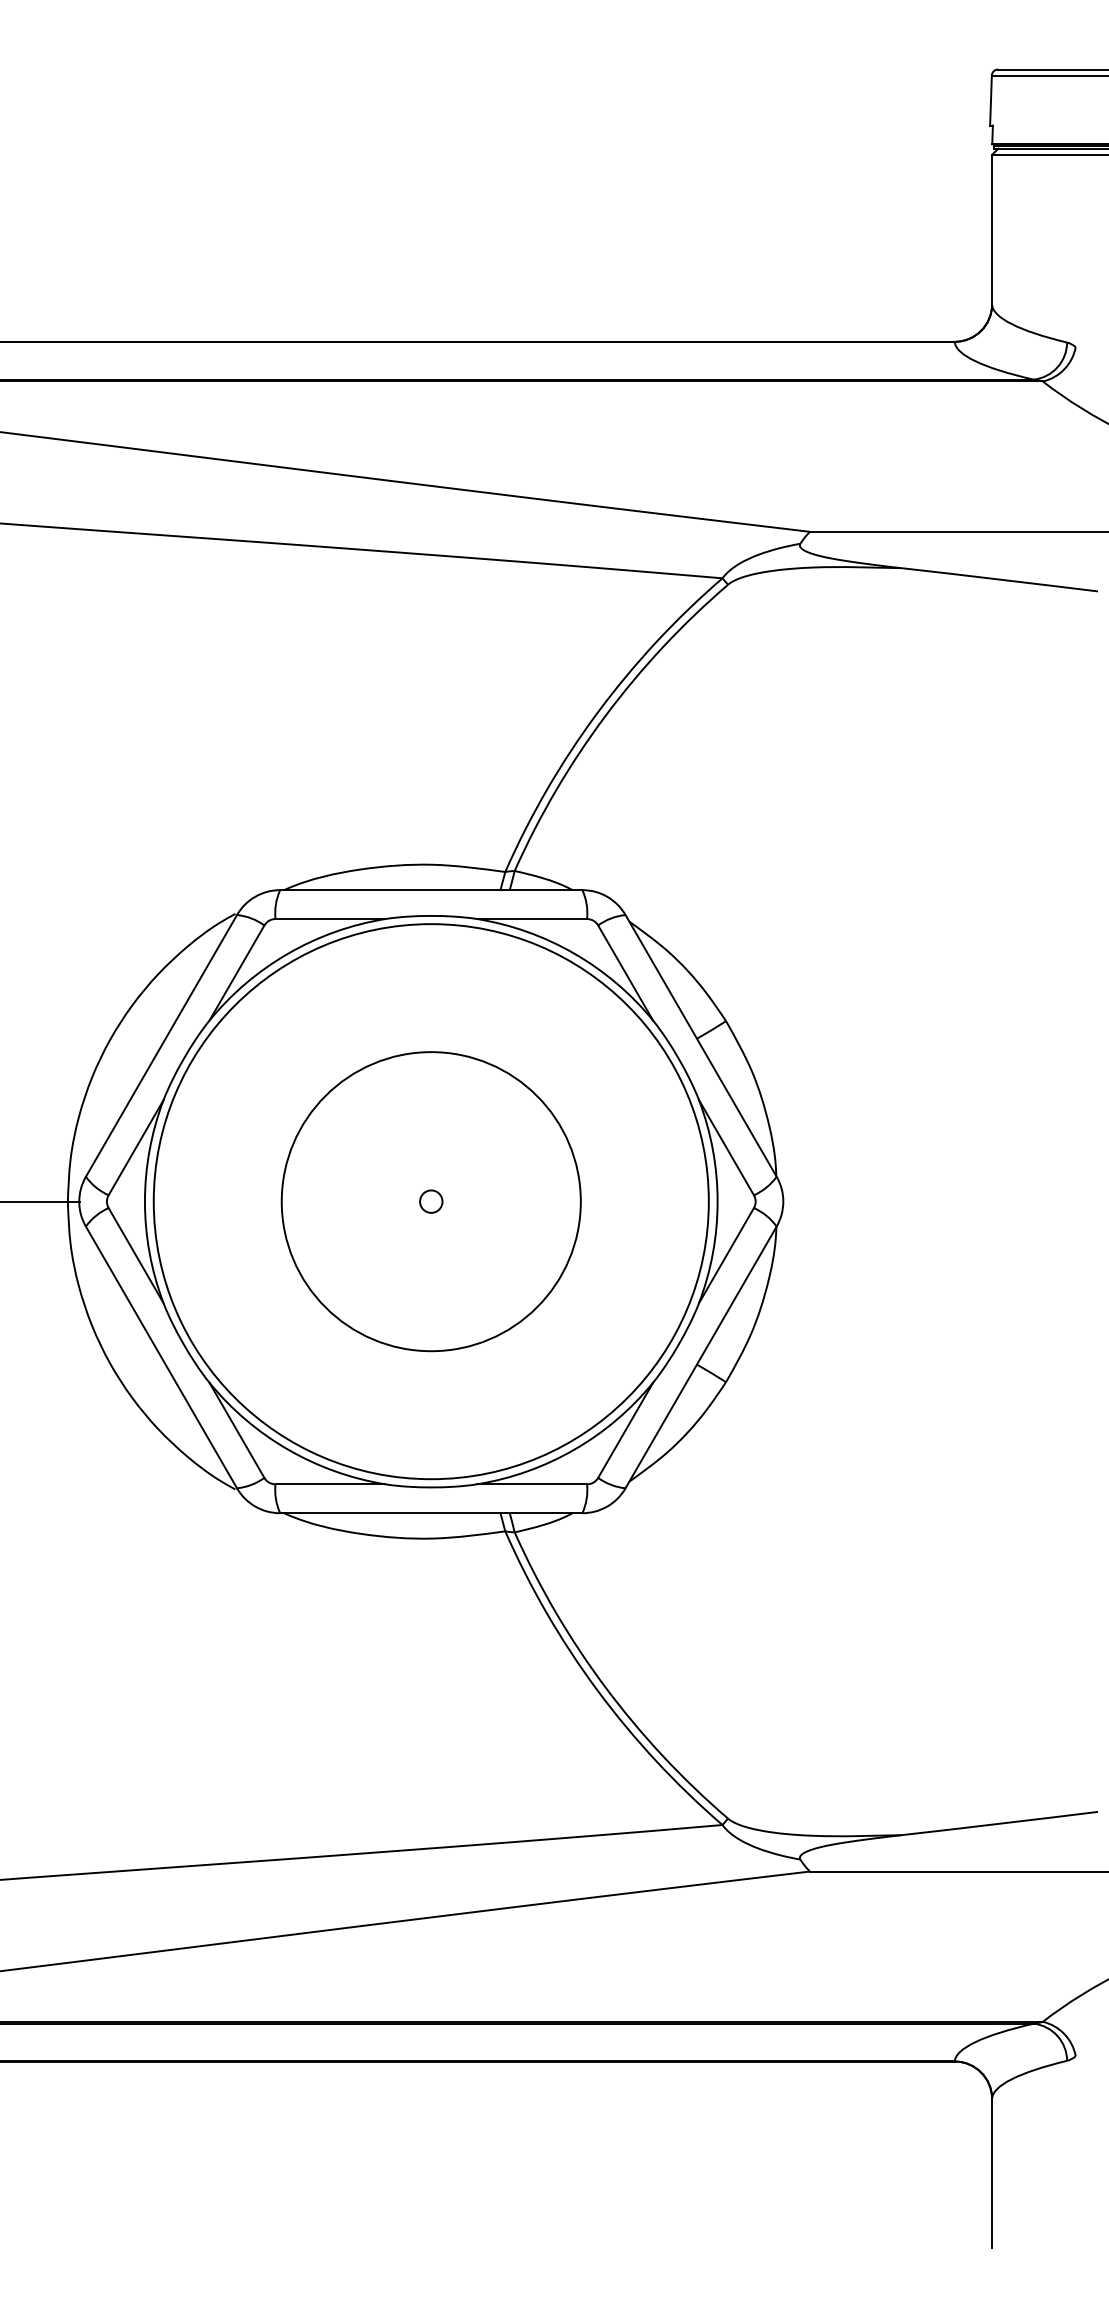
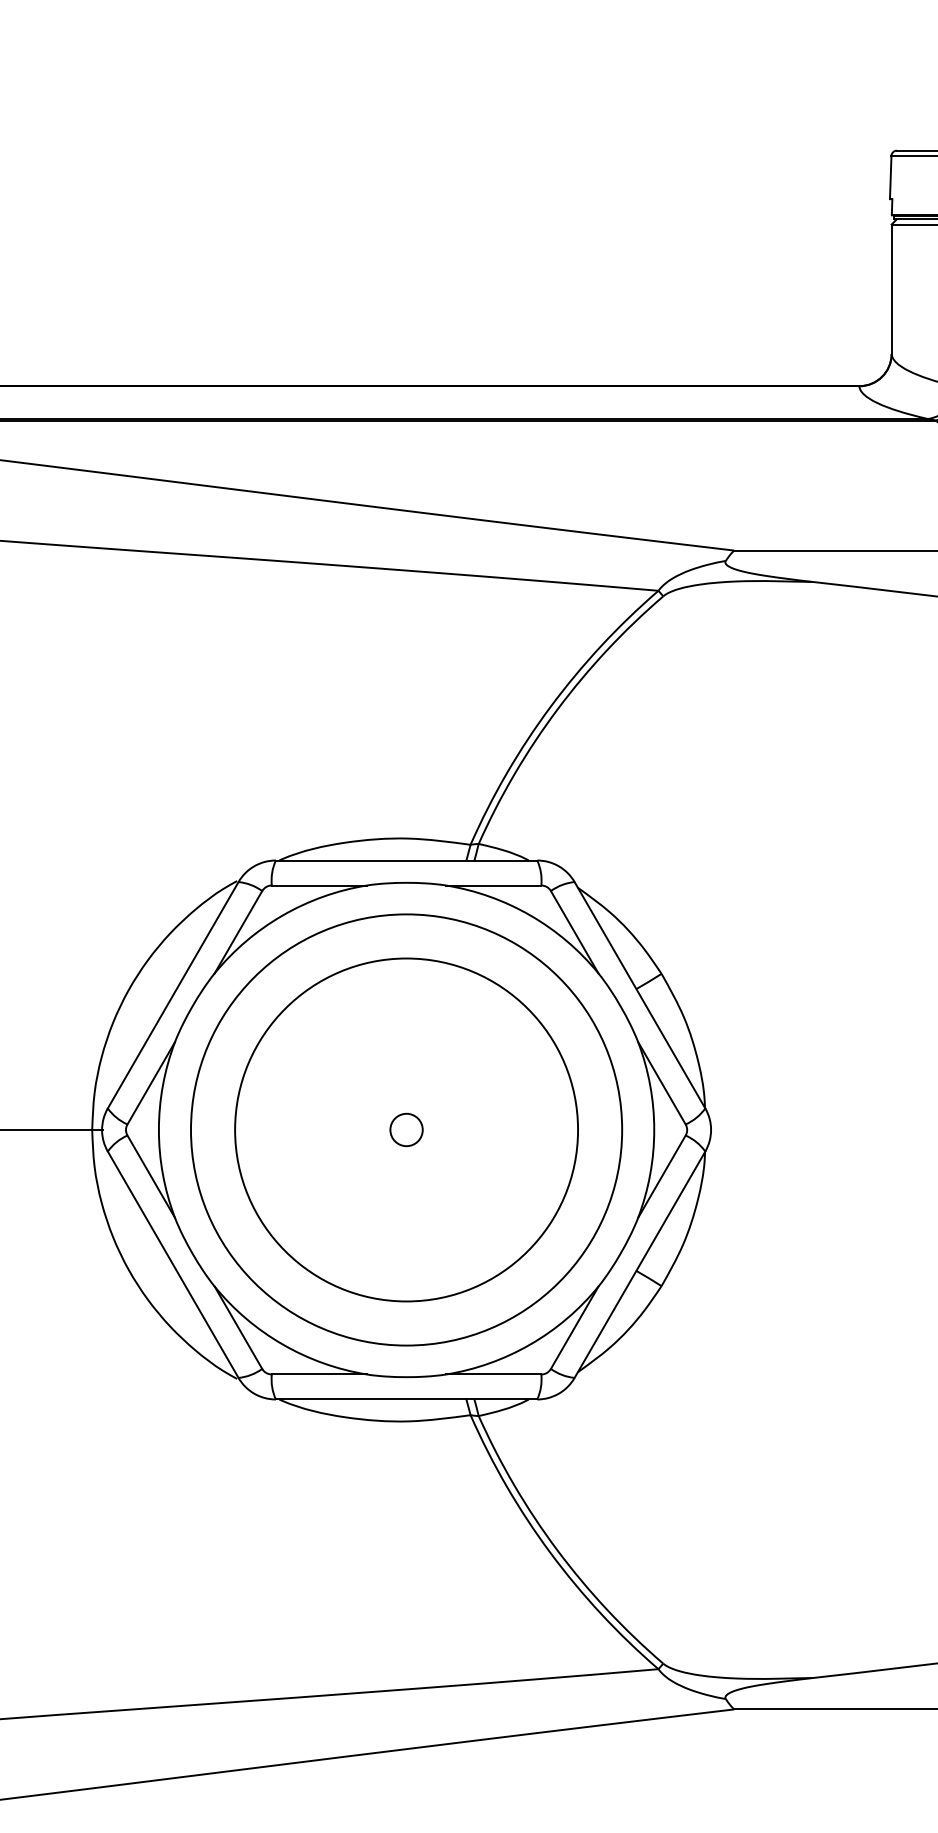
circle: (431, 1201) -> (406, 1129), size x0.71
circle: (431, 1201) -> (406, 1129), size x1.67
circle: (431, 1201) -> (406, 1129), size x1.67

